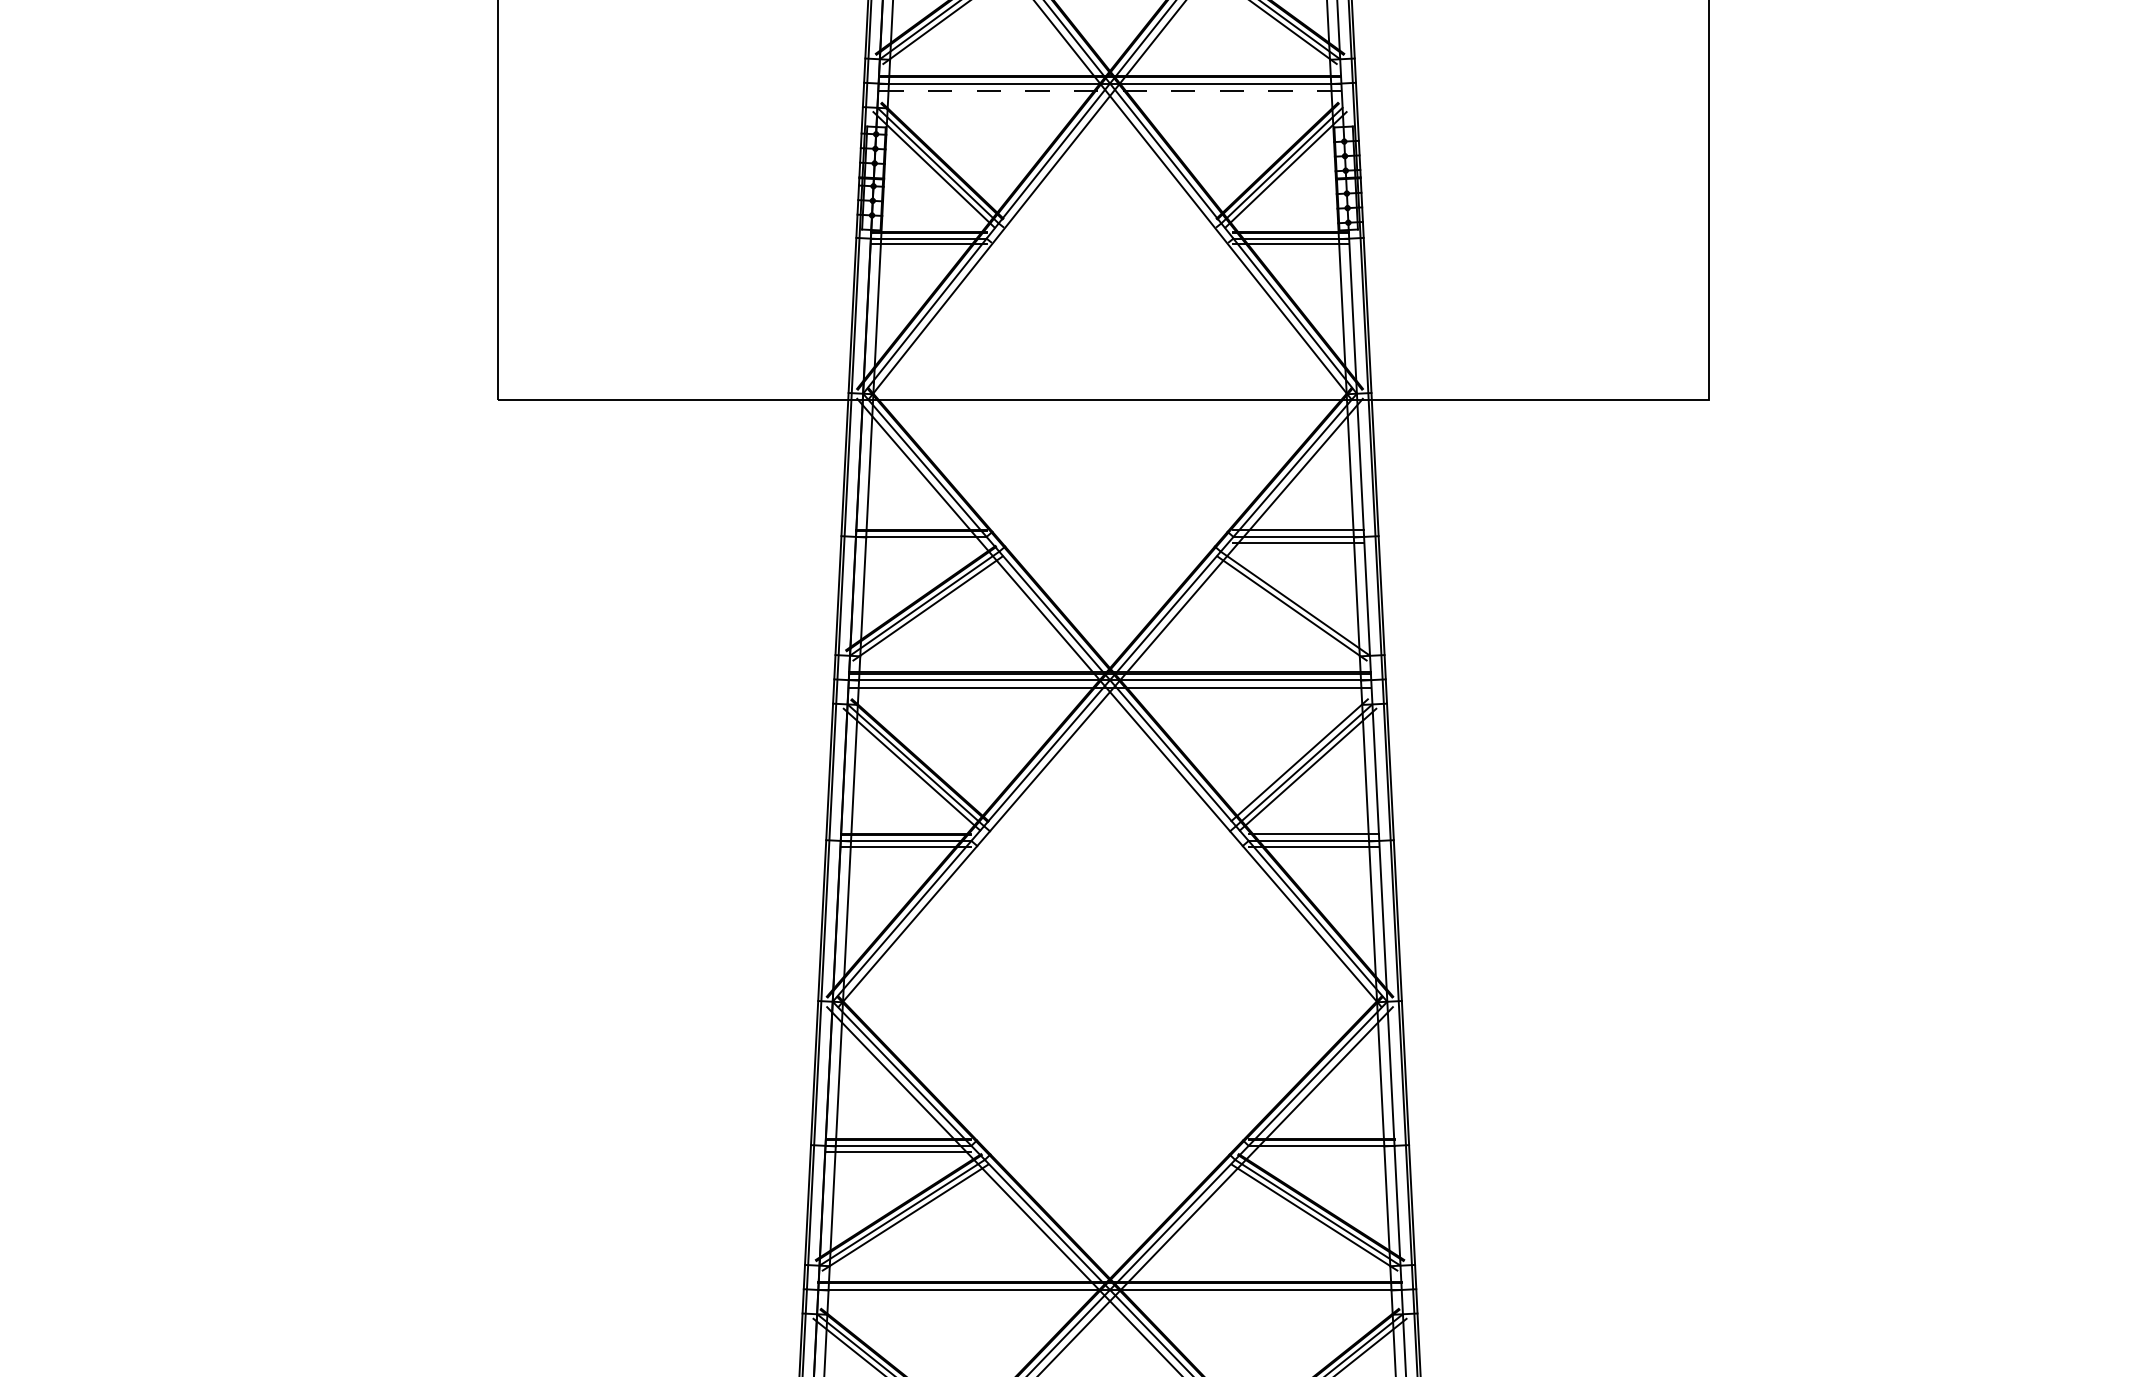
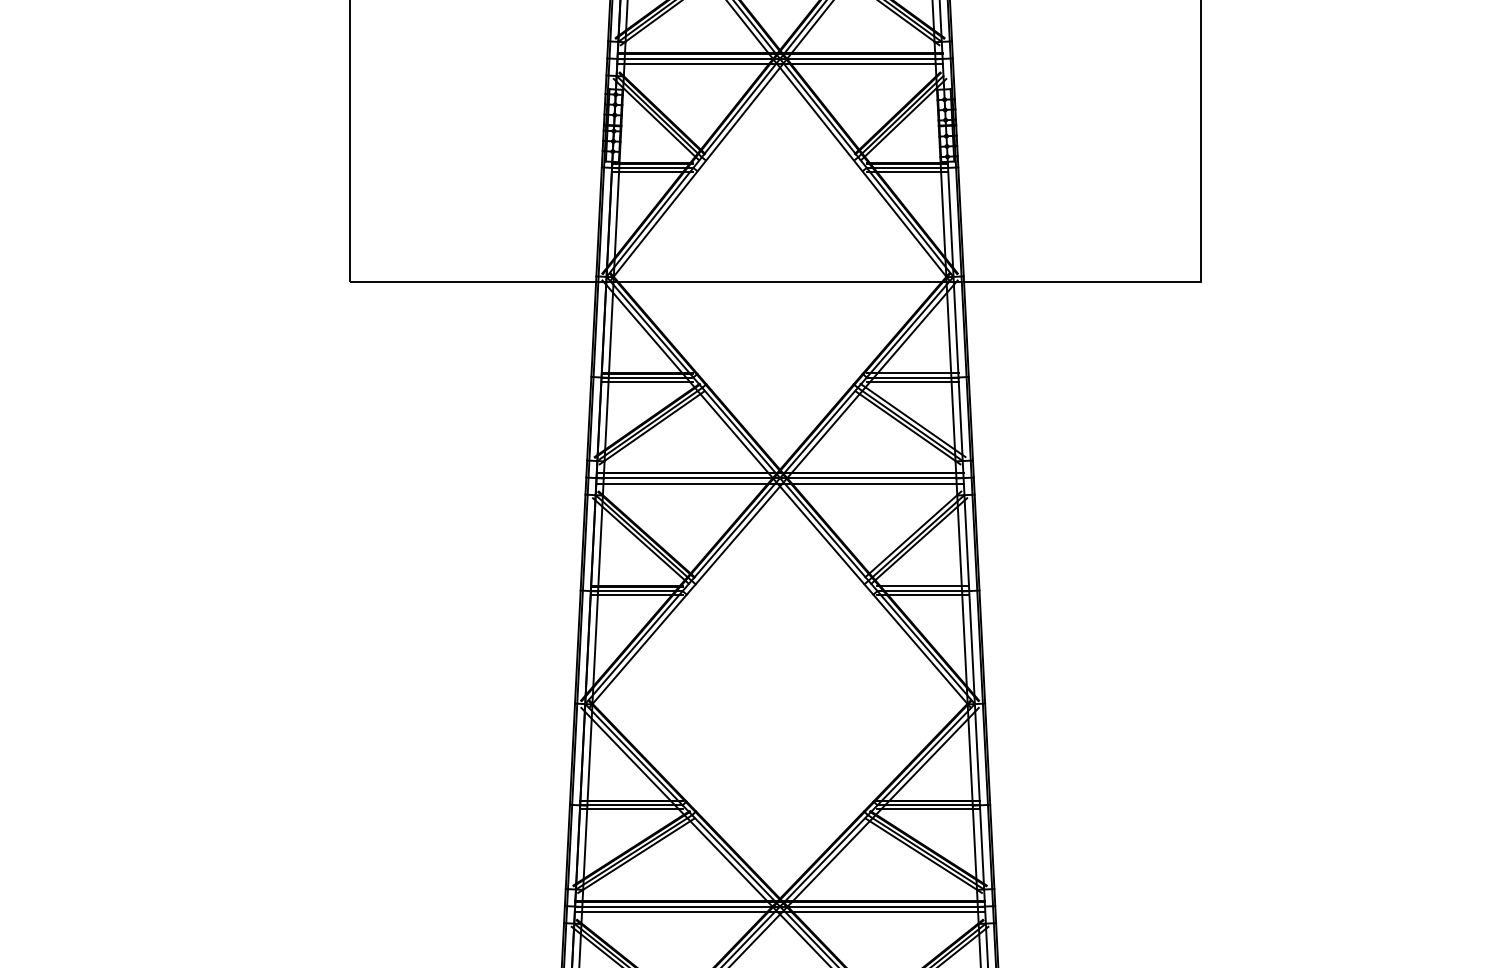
line: (1109, 91) -> (779, 64), dashed -> solid
line: (921, 542) -> (647, 381), added
line: (1298, 598) -> (912, 420), added
line: (1321, 1151) -> (928, 809), added
line: (1109, 1297) -> (779, 911), added

